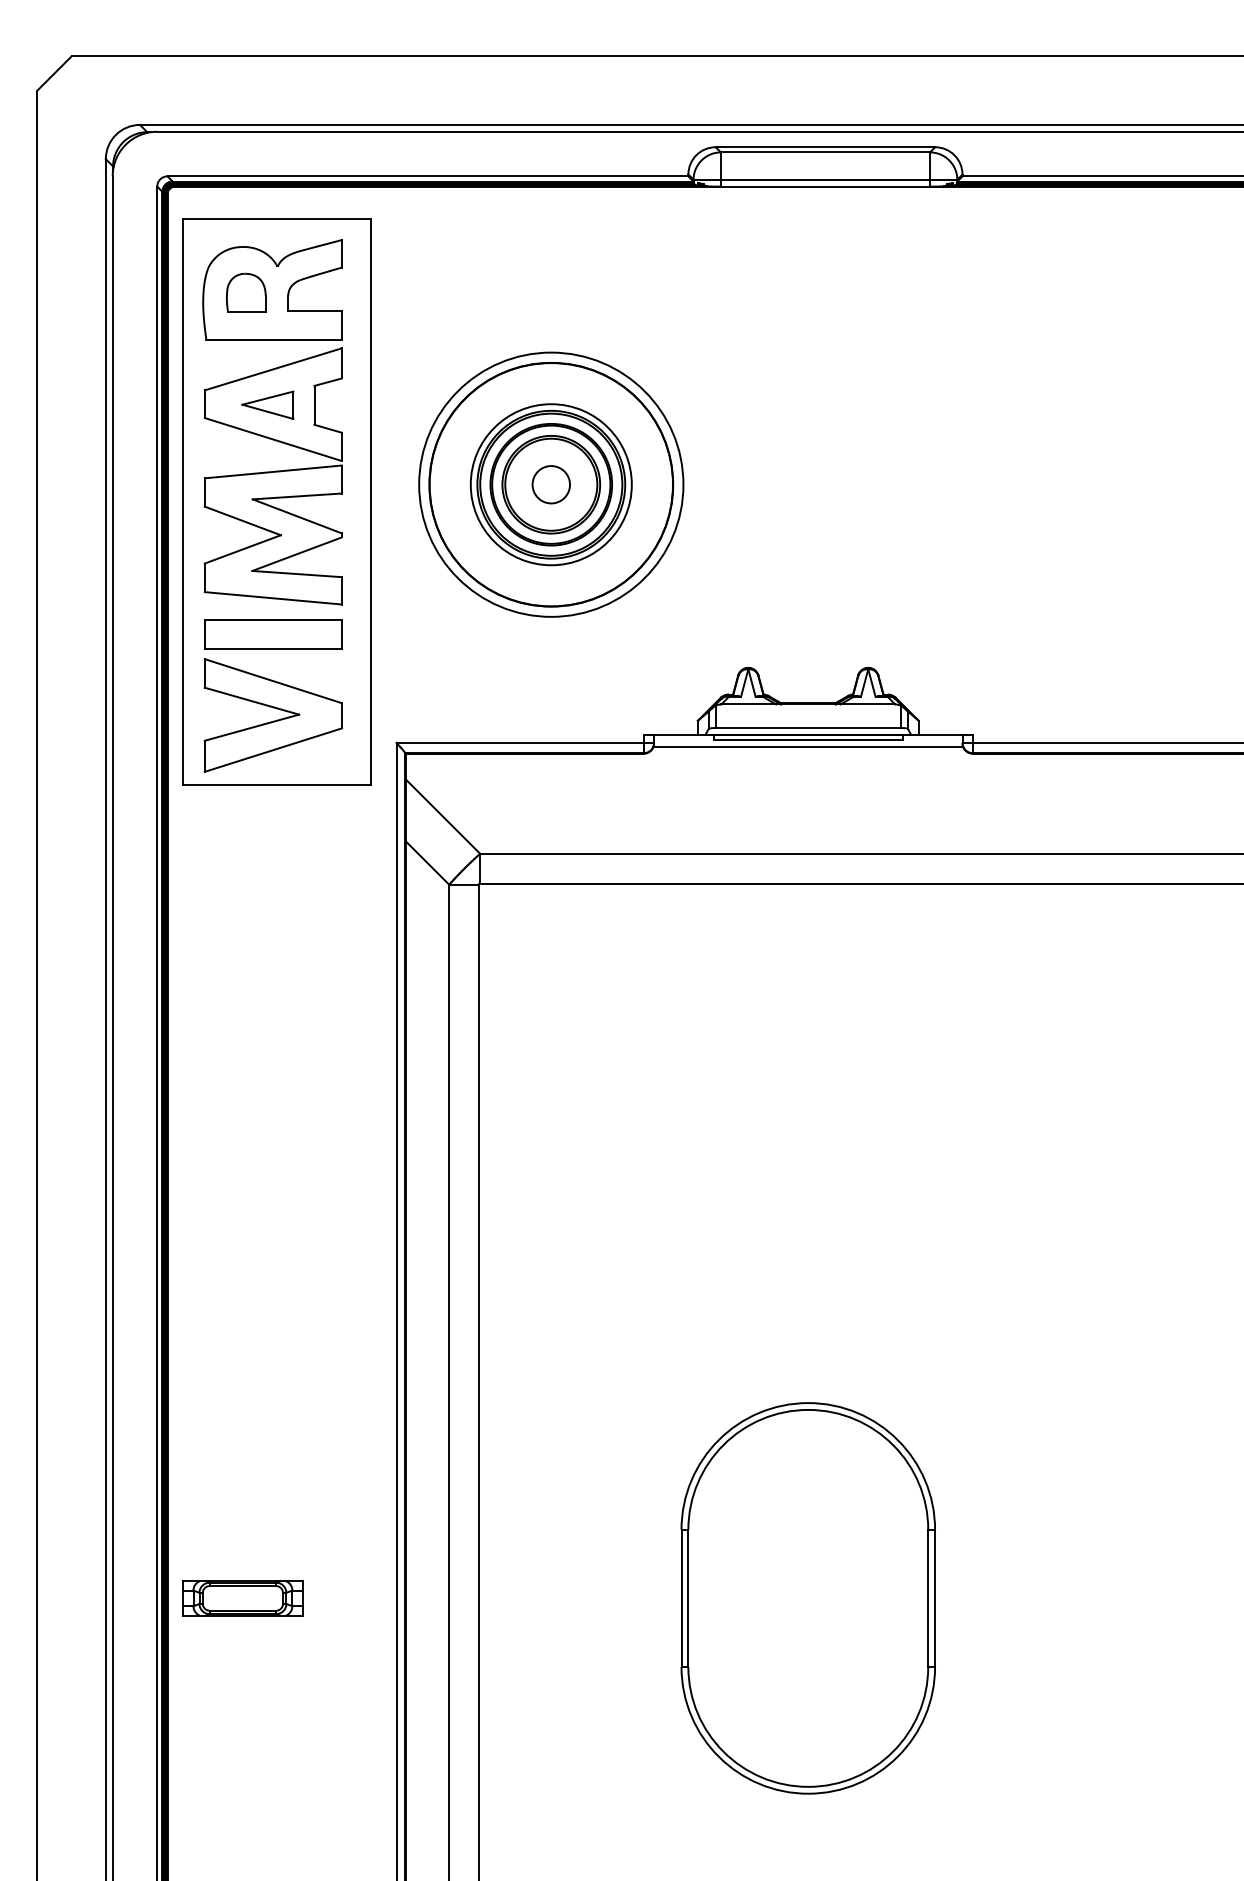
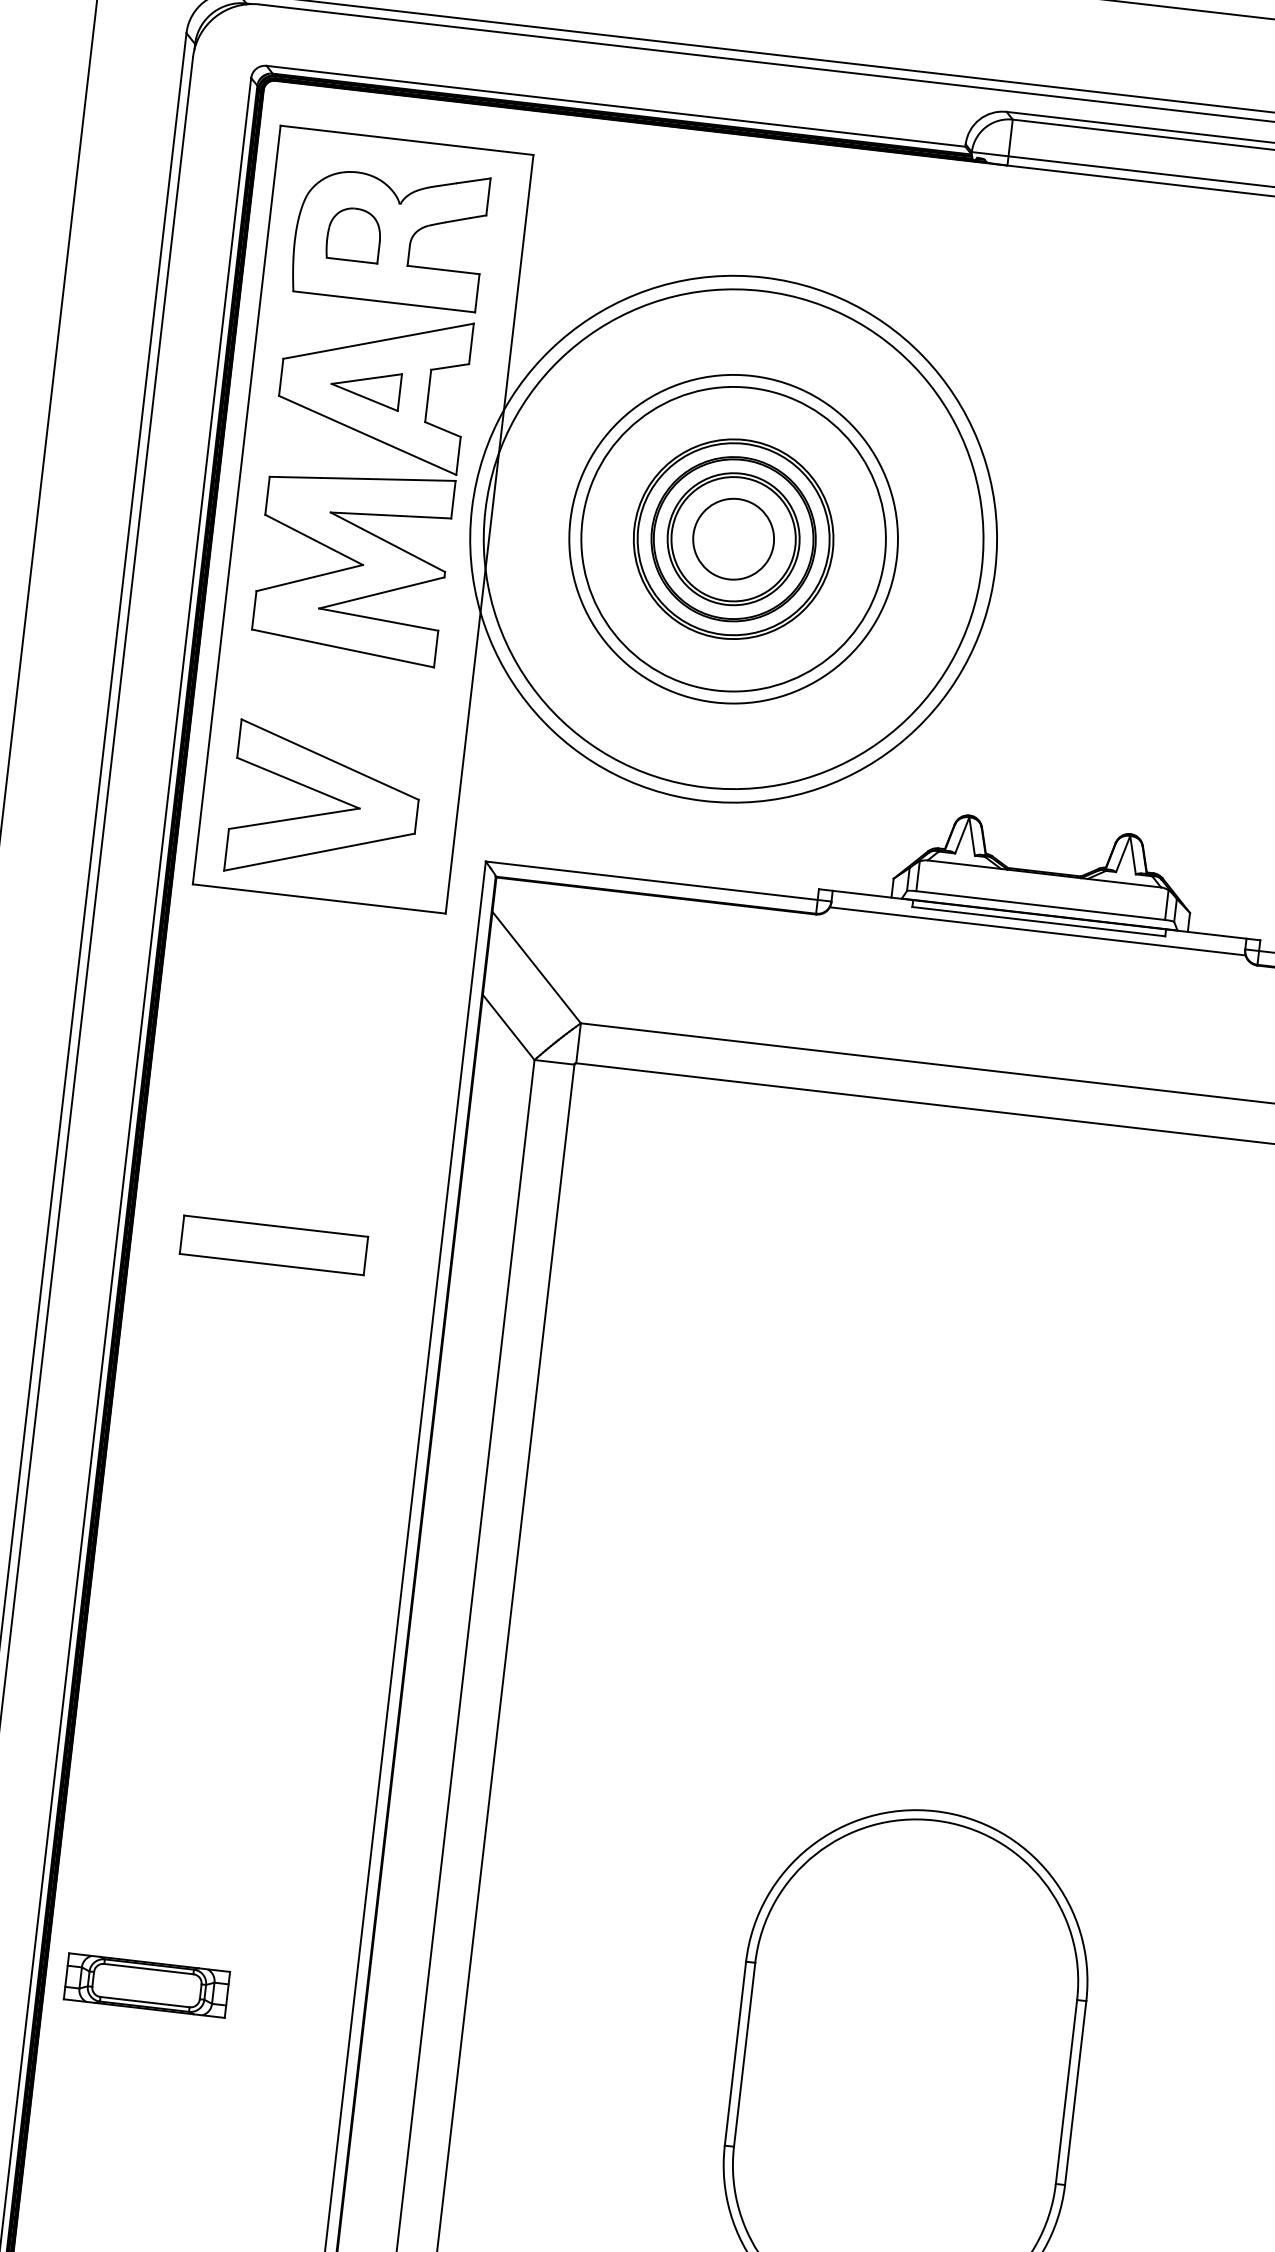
circle: (550, 484) -> (732, 538), size x1.4
circle: (551, 484) -> (733, 538), size x1.4
circle: (551, 484) -> (733, 538), size x1.6
circle: (551, 484) -> (733, 538), size x1.6
part: (273, 634) -> (274, 1245), moved

